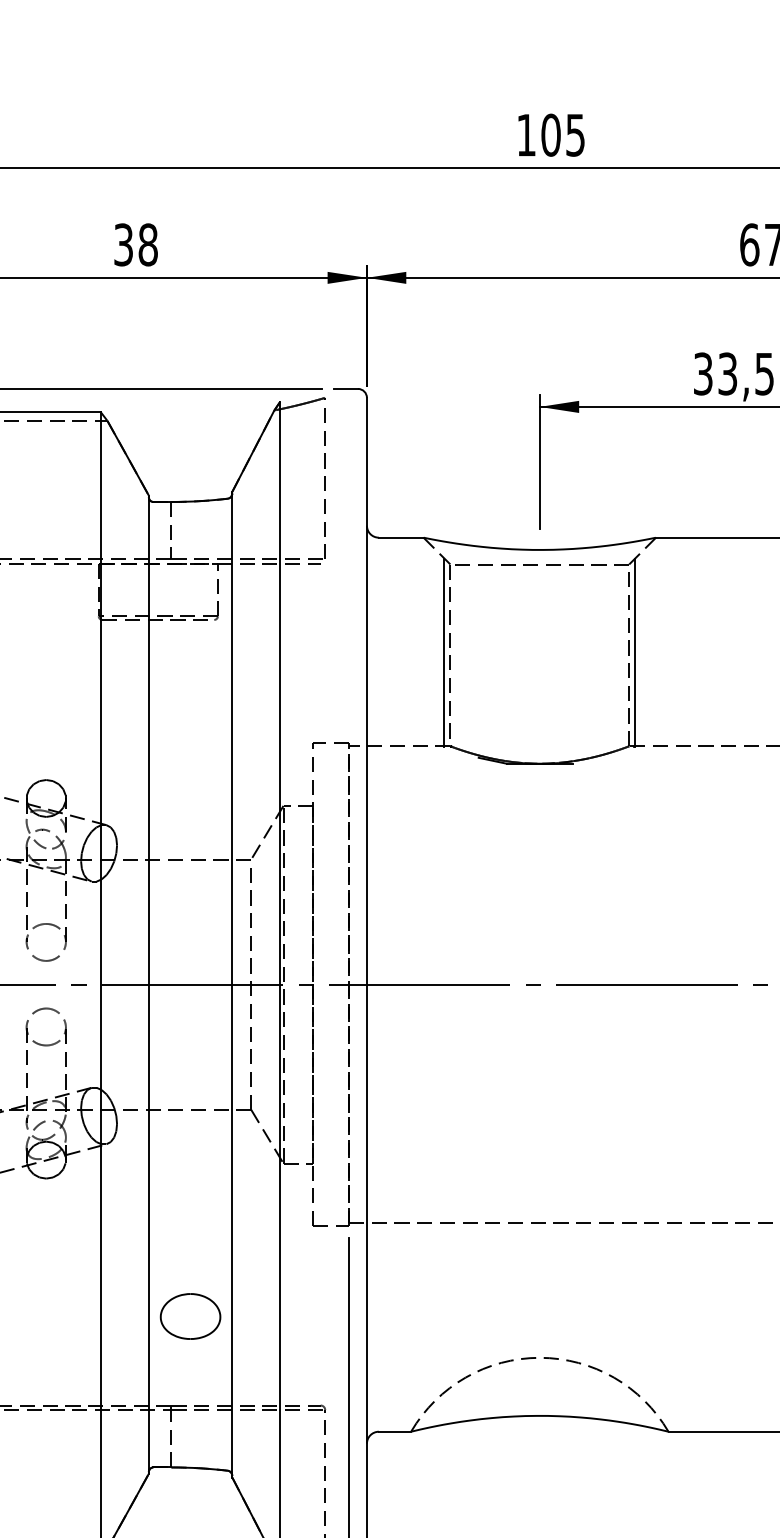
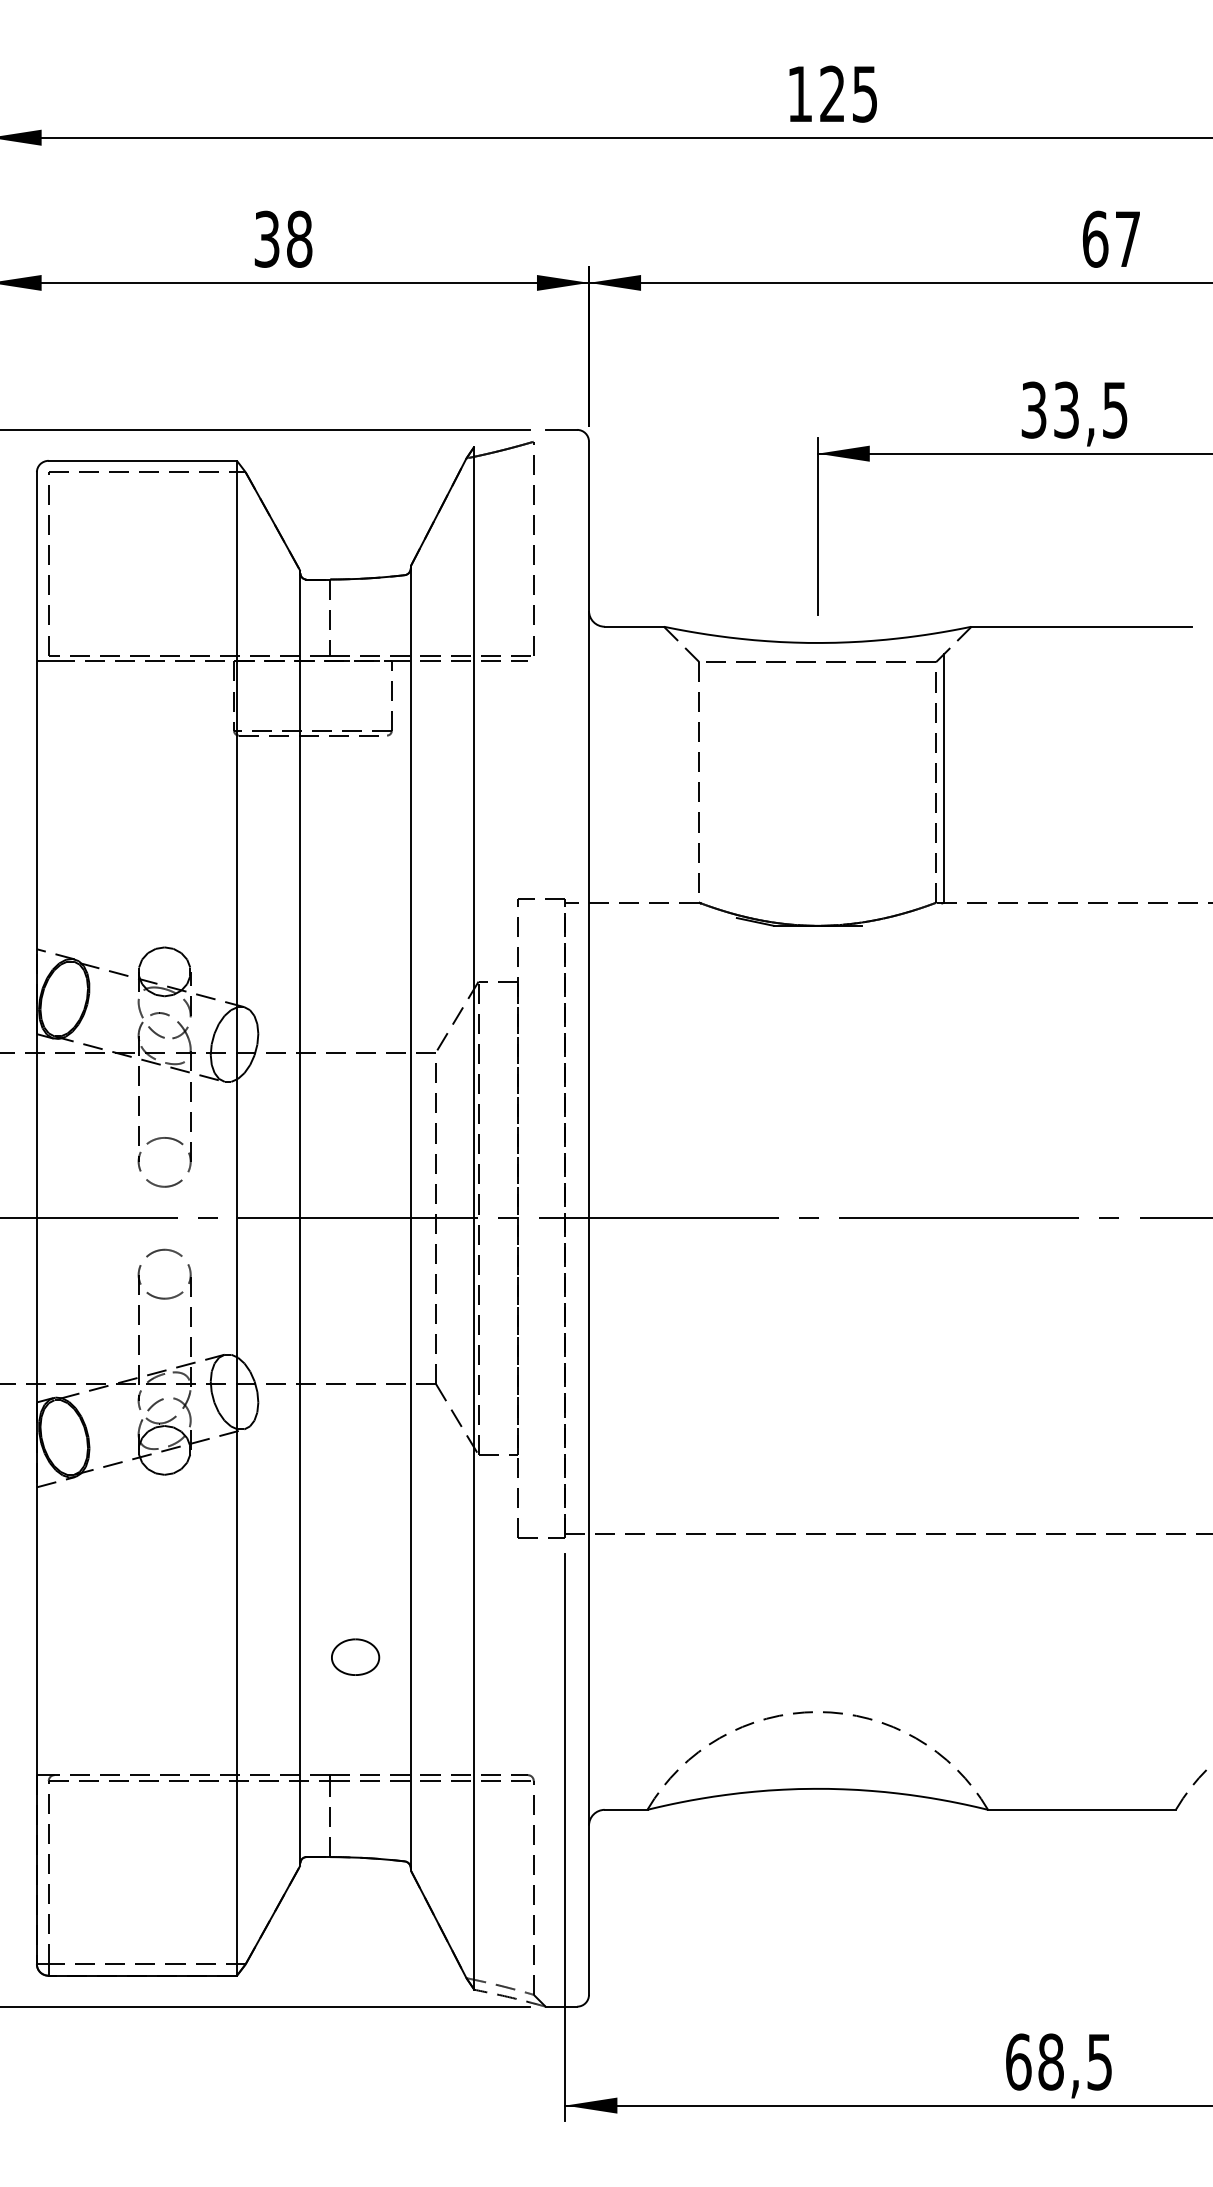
text: (550, 134) -> (832, 93), 105 -> 125
line: (444, 652) -> (691, 778), removed
part: (190, 1315) -> (355, 1656), size x0.6

